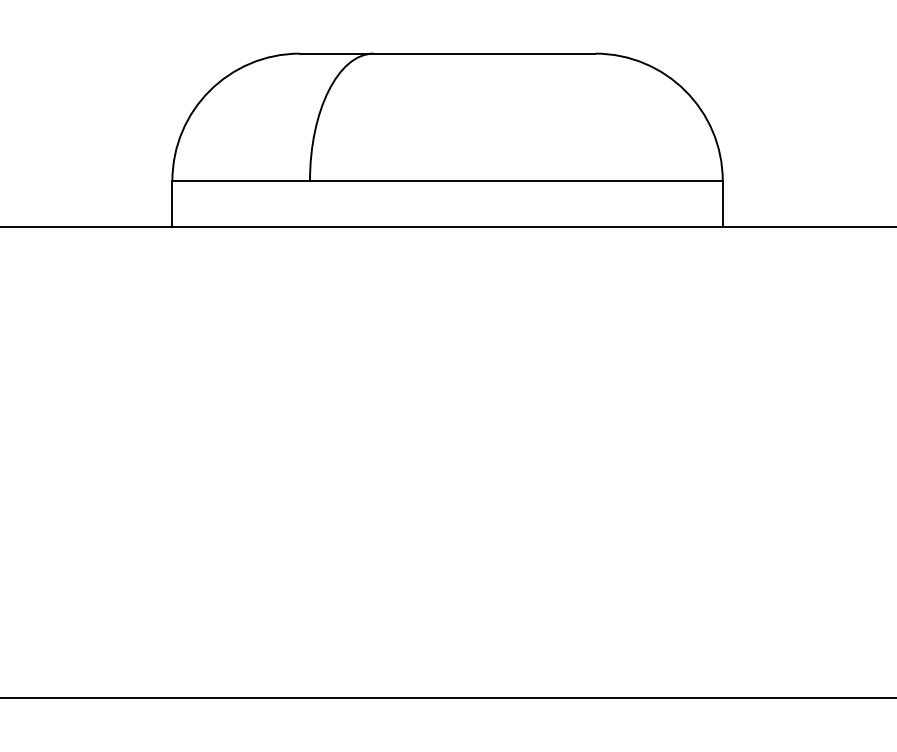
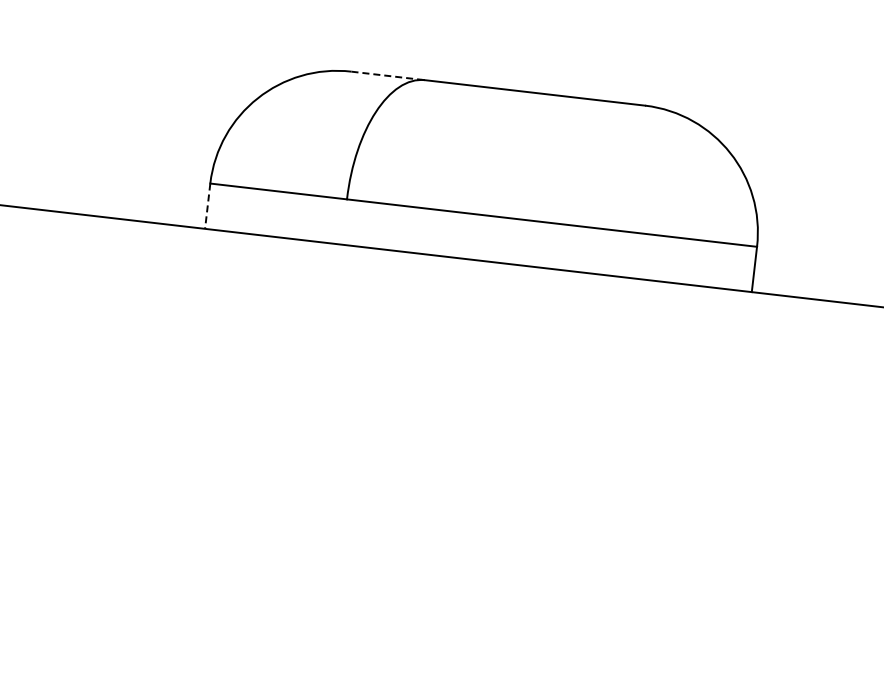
line: (336, 53) -> (387, 75), solid -> dashed
line: (172, 203) -> (207, 205), solid -> dashed

